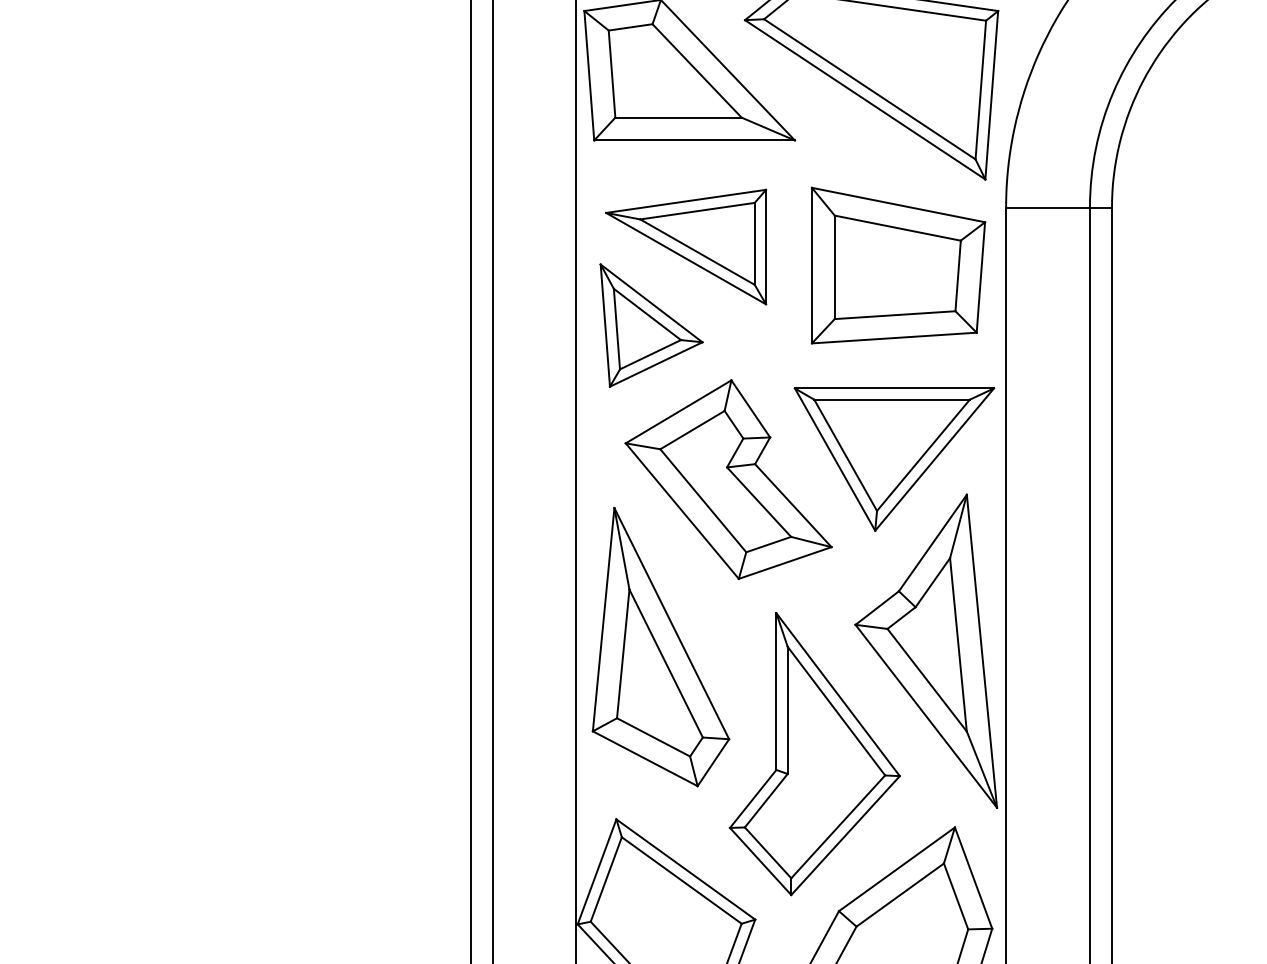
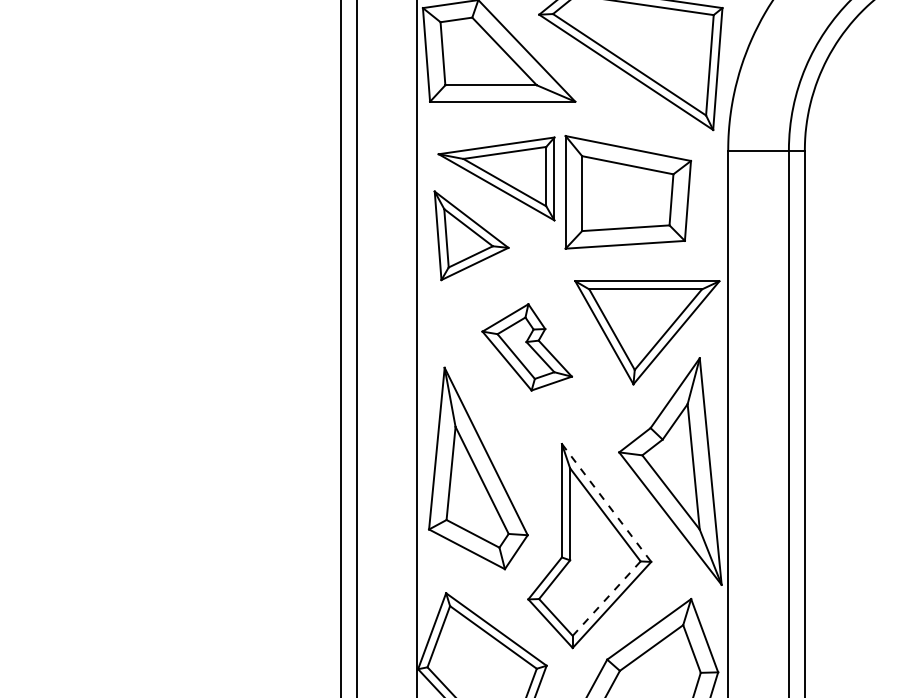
part: (897, 265) -> (627, 192), moved
part: (727, 479) -> (526, 347), size x0.6
line: (837, 694) -> (606, 502), solid -> dashed
line: (837, 828) -> (606, 599), solid -> dashed

